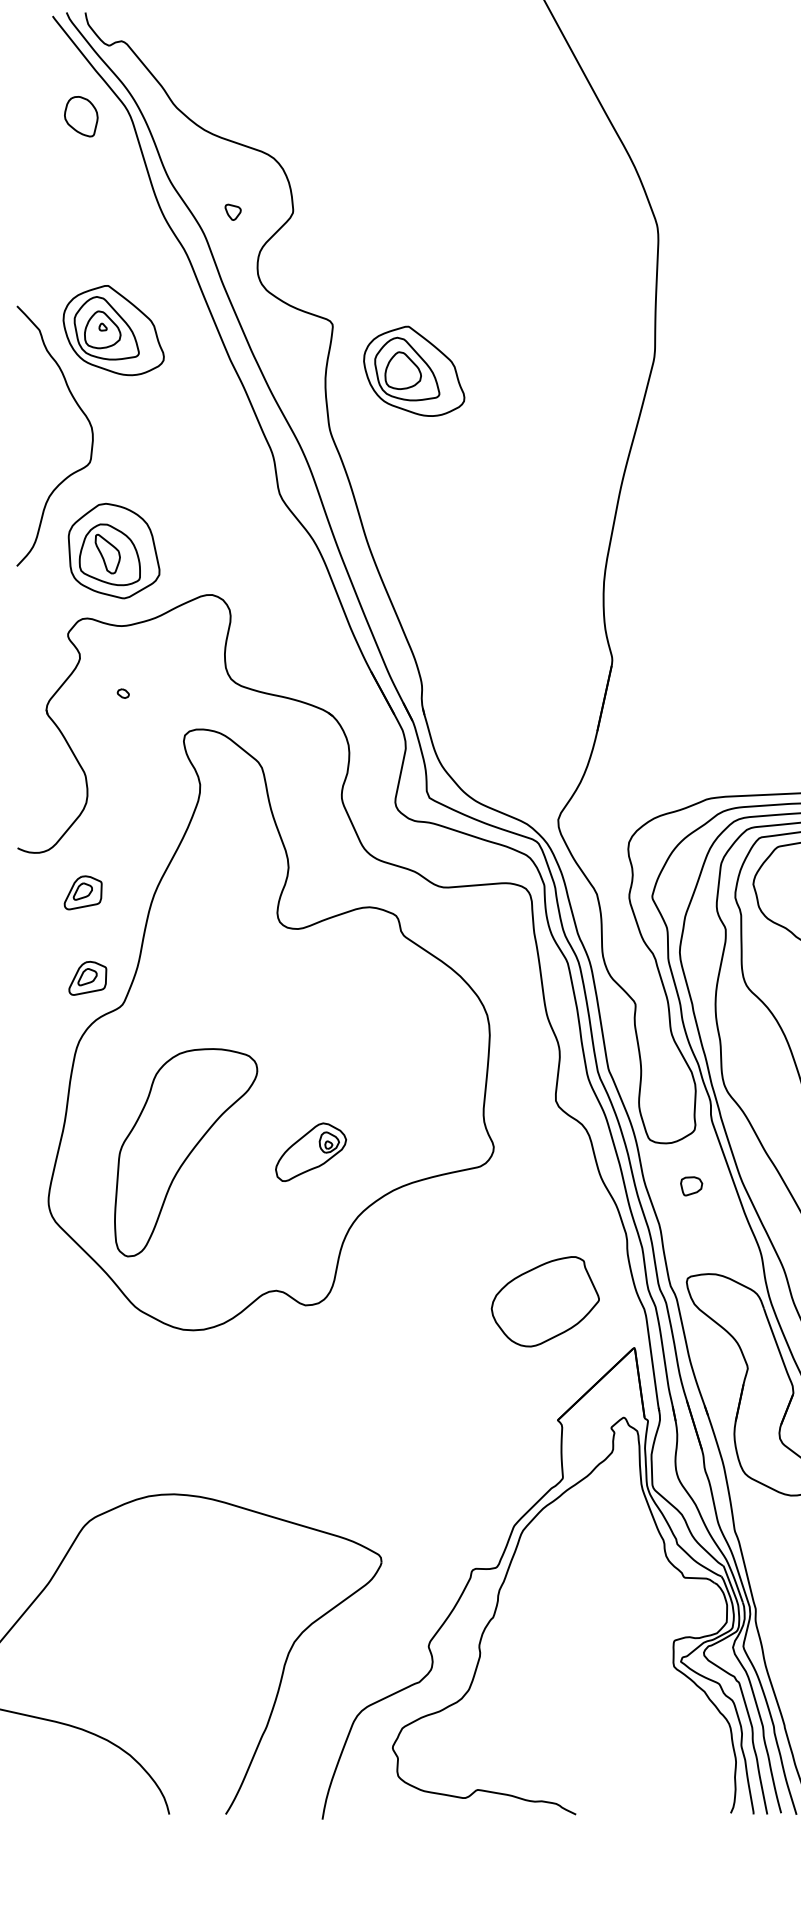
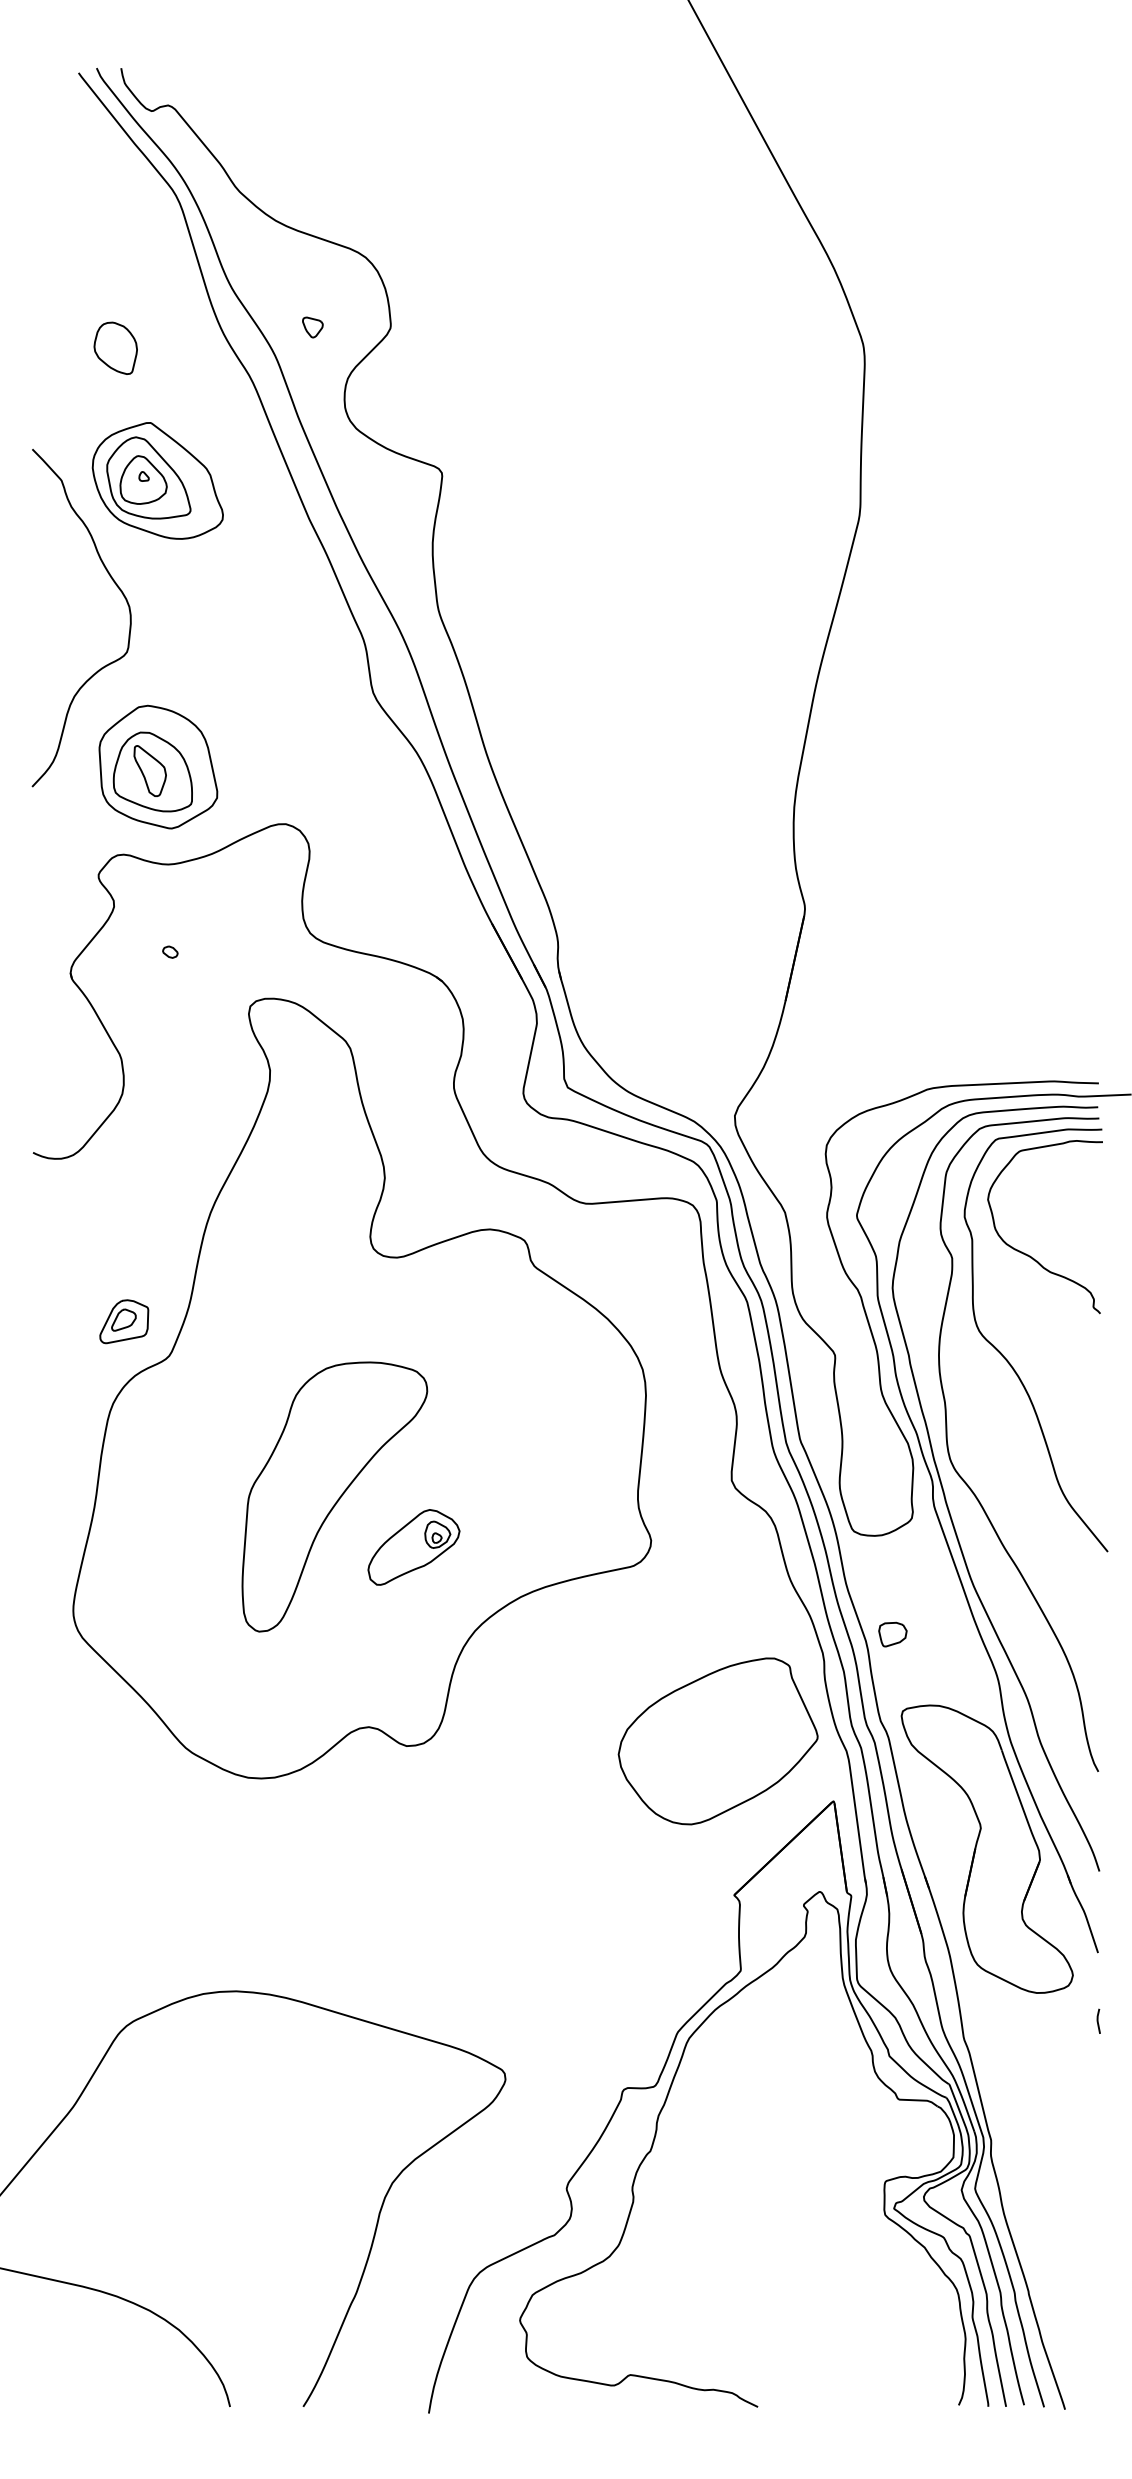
part: (81, 116) -> (115, 347), moved
part: (413, 371) -> (547, 533), removed
part: (83, 892) -> (118, 1210), removed
part: (185, 1152) -> (334, 1496), moved
part: (691, 1186) -> (892, 1634), moved
part: (544, 1301) -> (717, 1741), size x1.43

